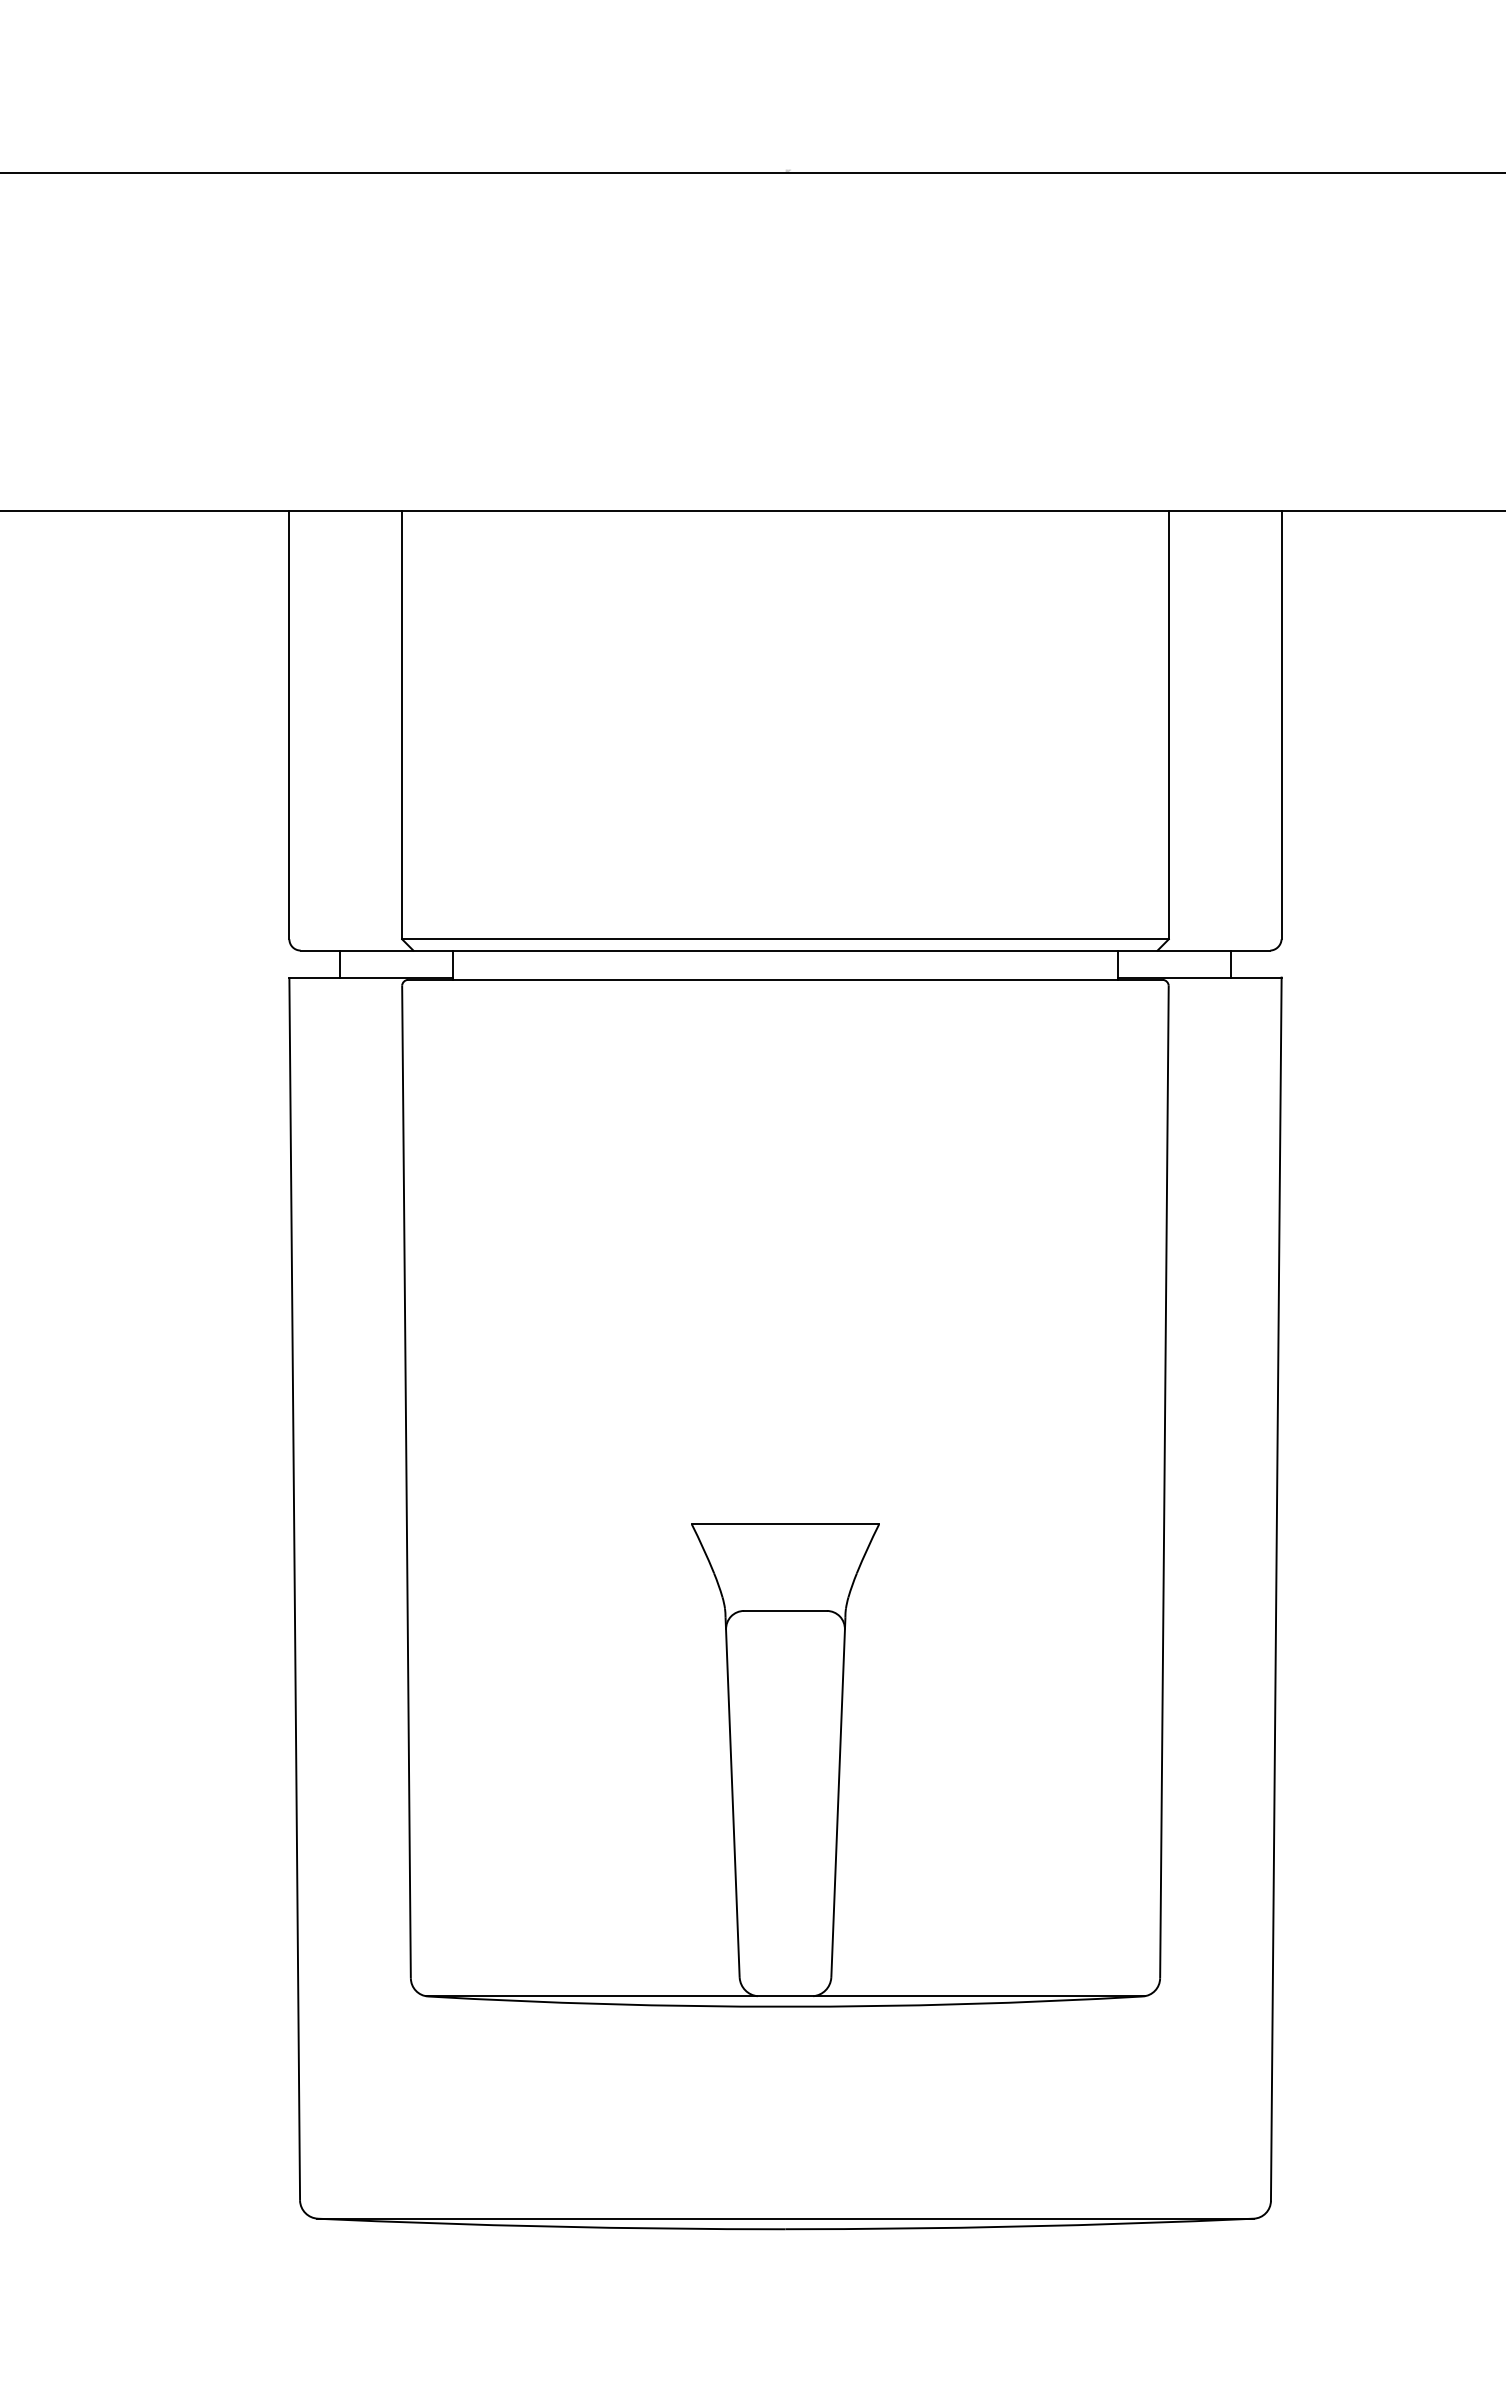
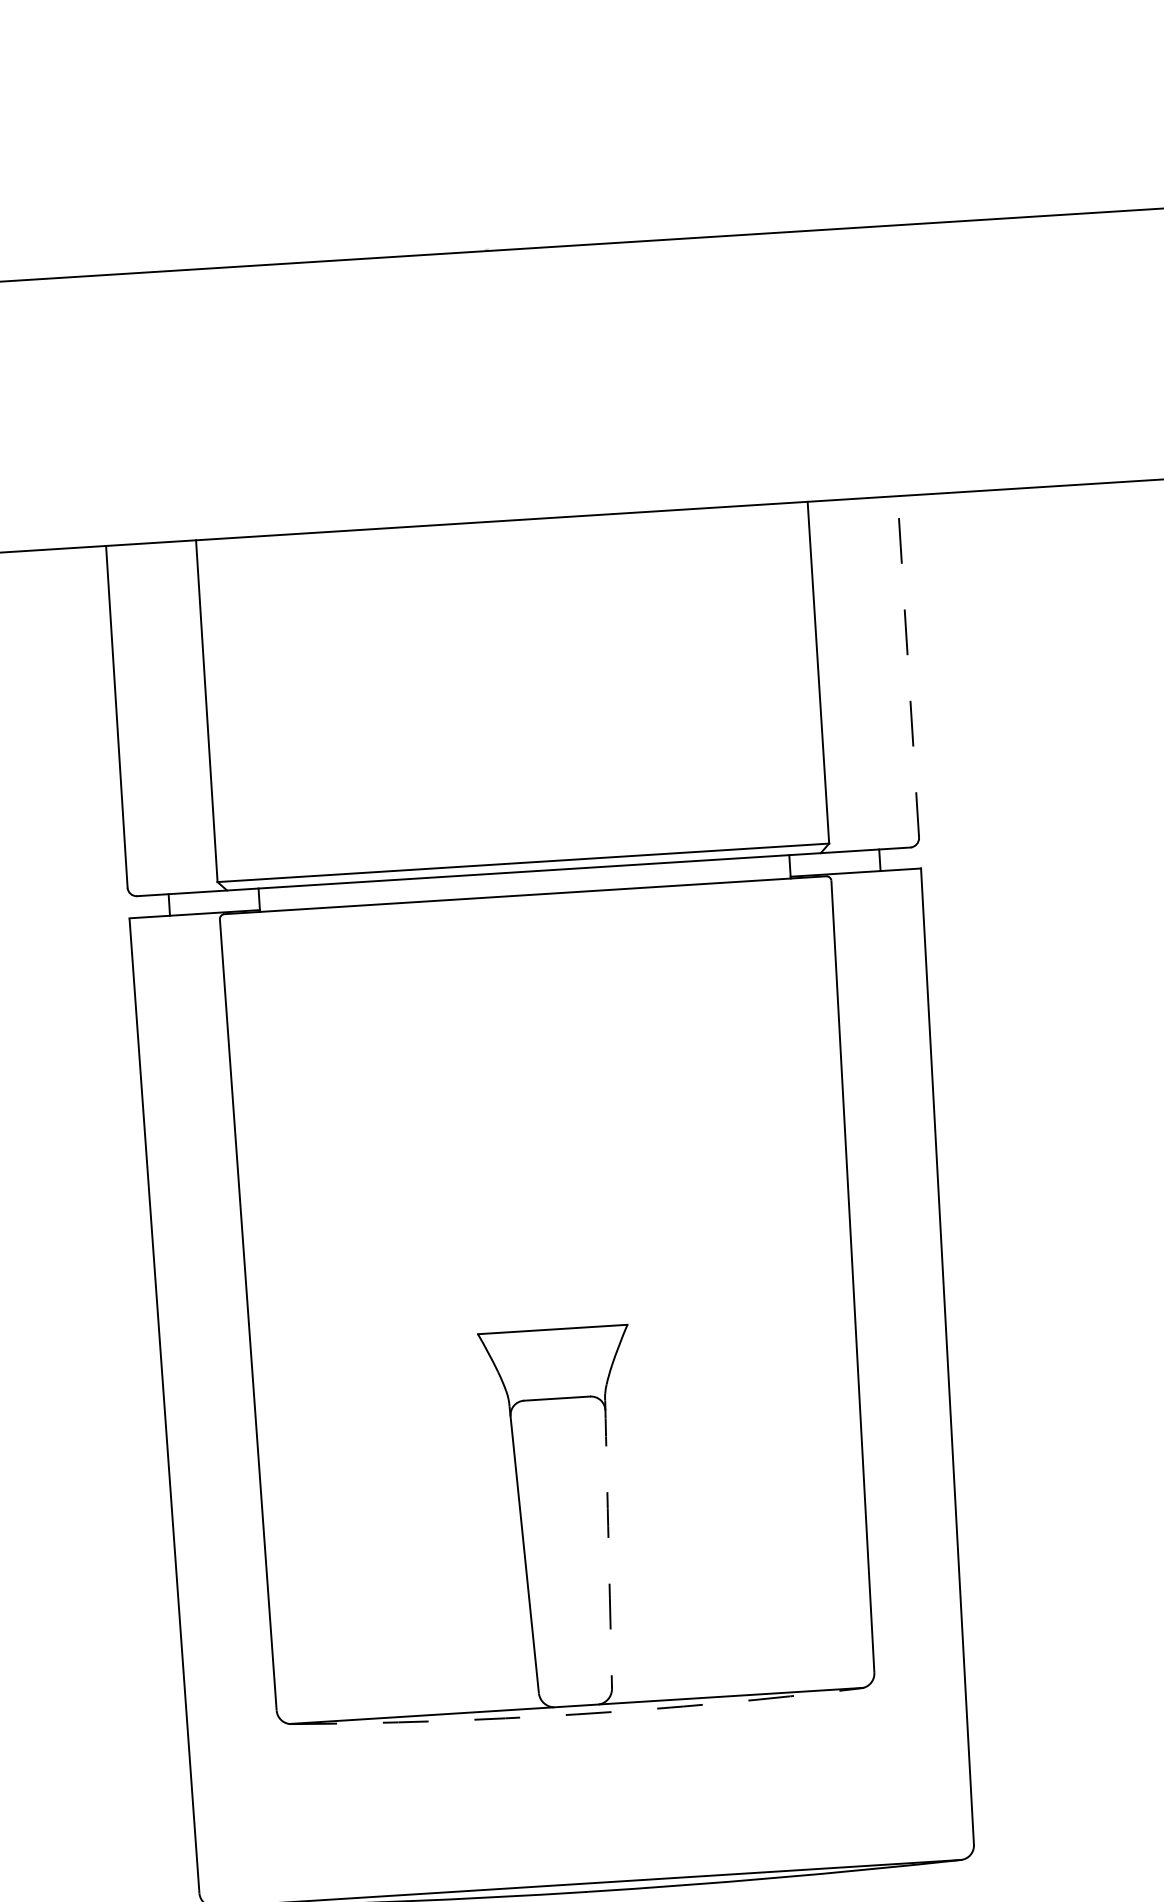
line: (1281, 724) -> (908, 666), solid -> dashed
arc: (838, 1797) -> (608, 1544), solid -> dashed
arc: (785, 2006) -> (576, 1714), solid -> dashed

